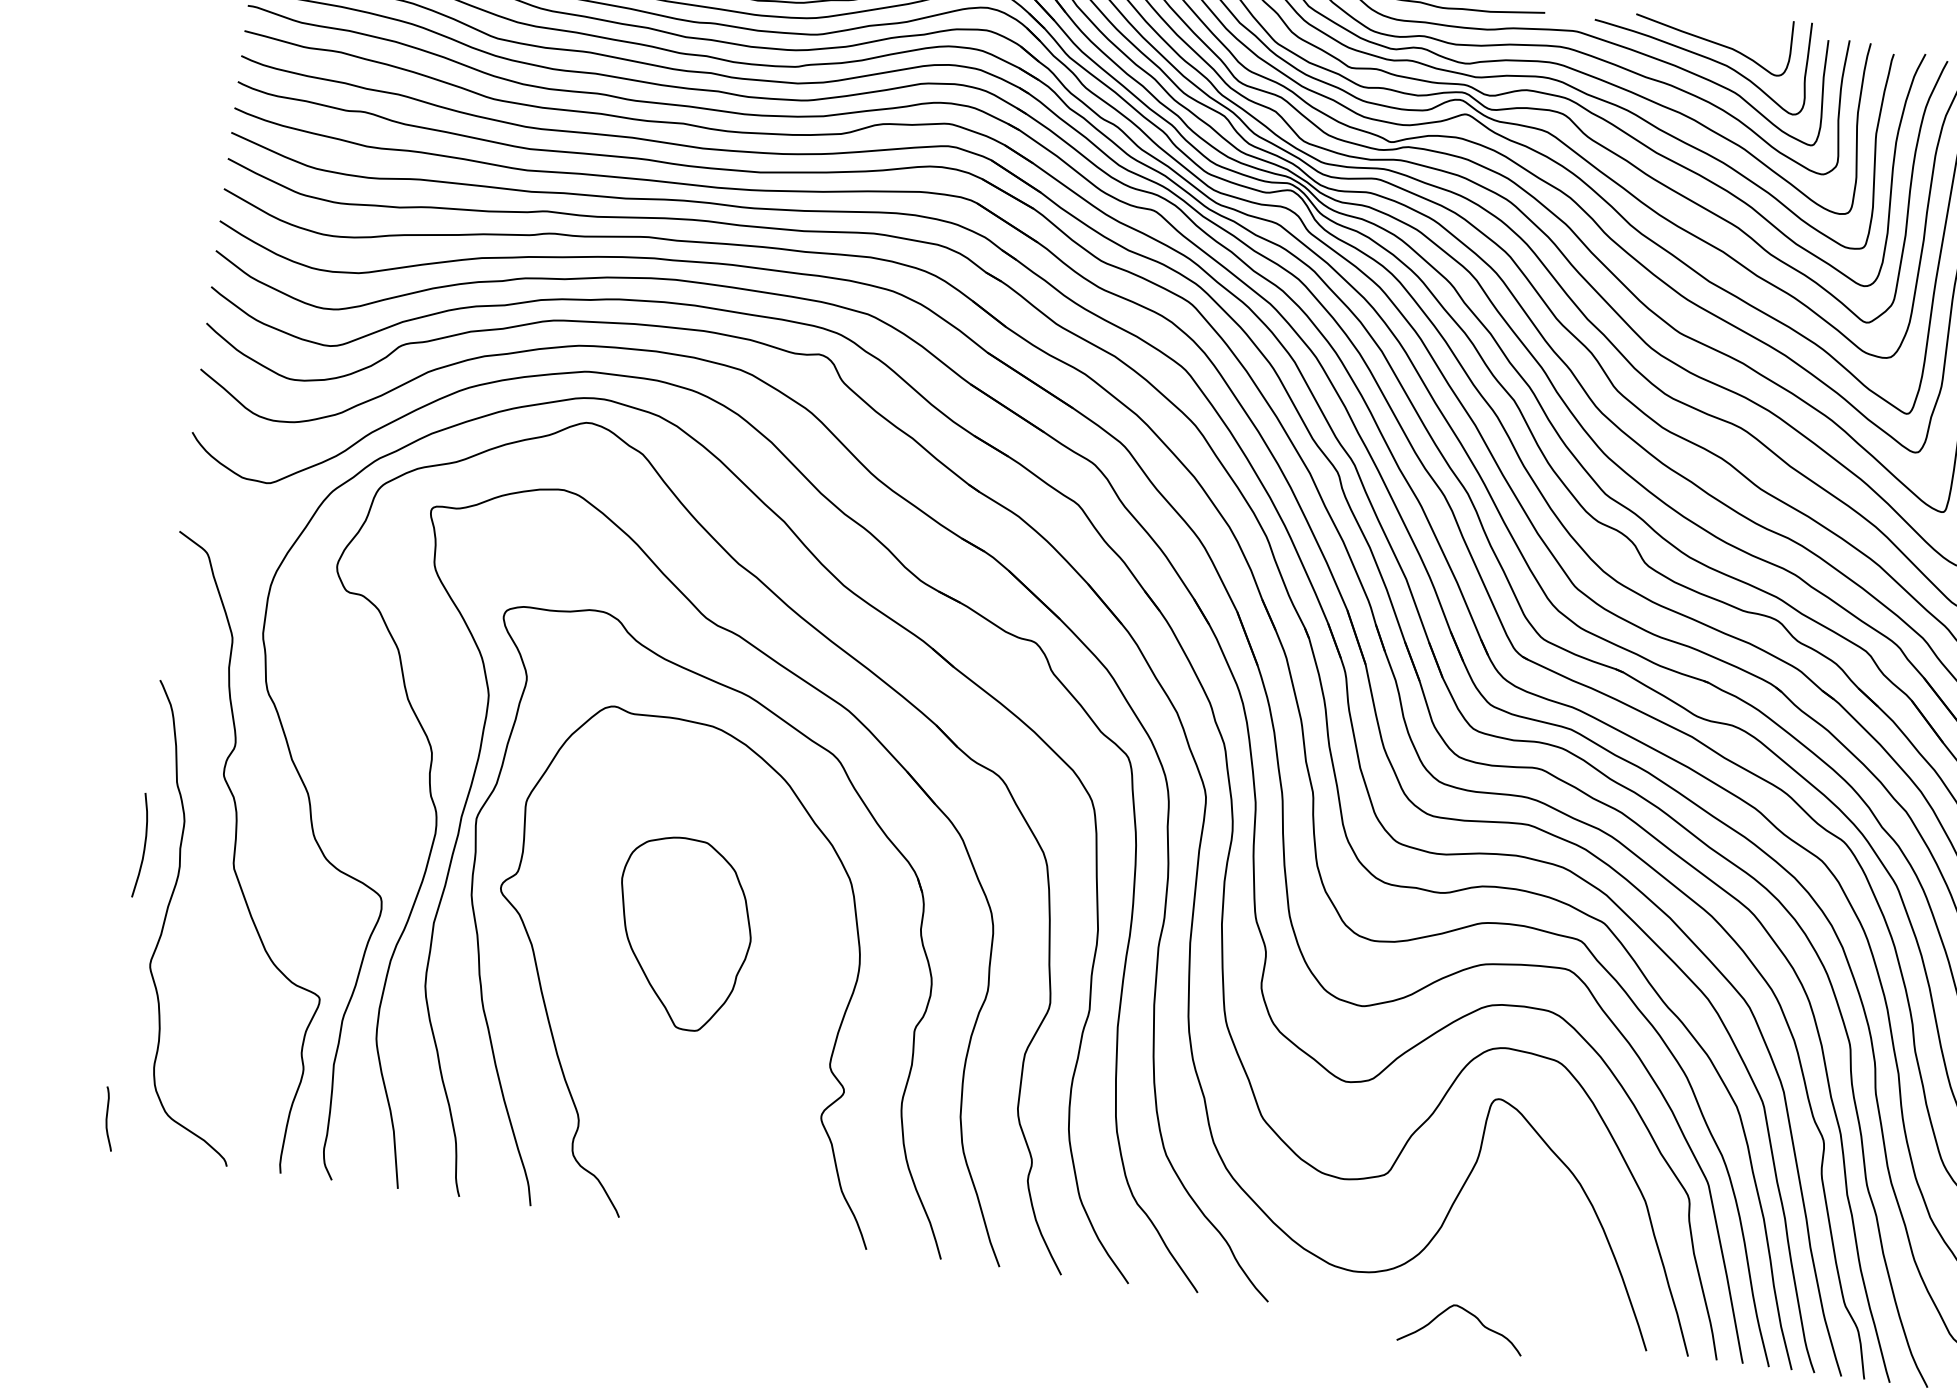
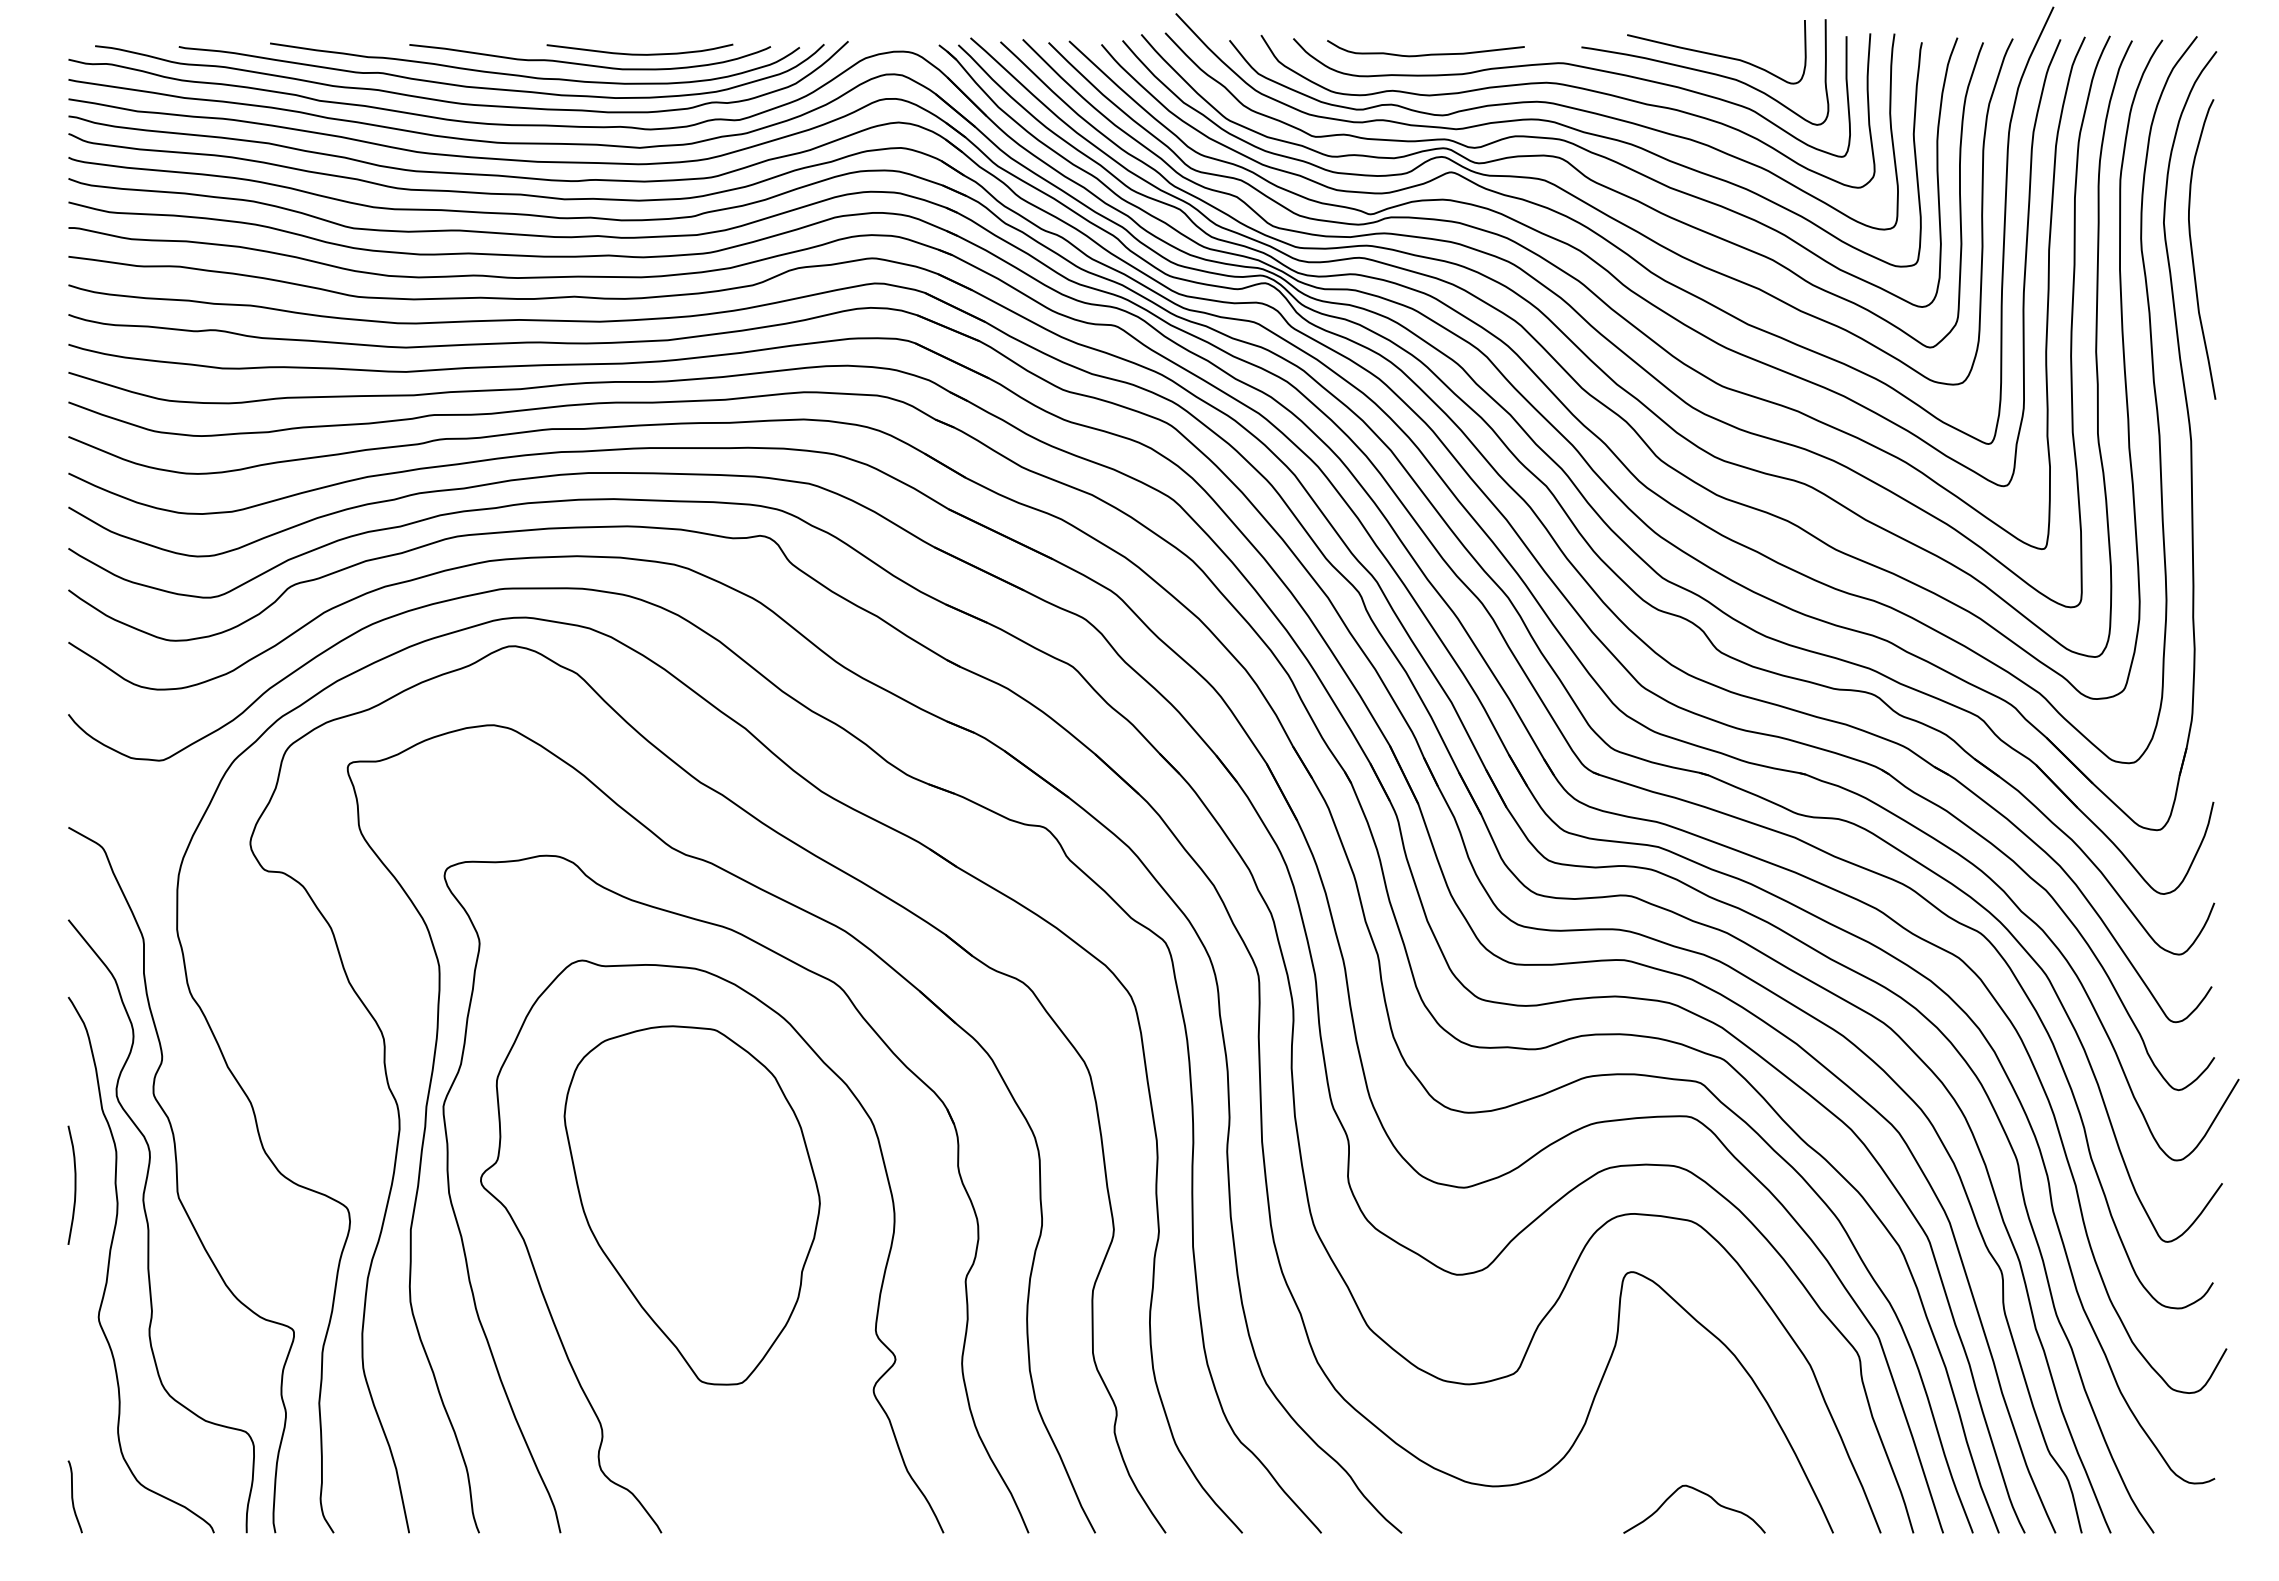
curve: (204, 892) -> (149, 1228), added
part: (682, 933) -> (691, 1205), size x1.67
curve: (1469, 1314) -> (1701, 1493), moved

